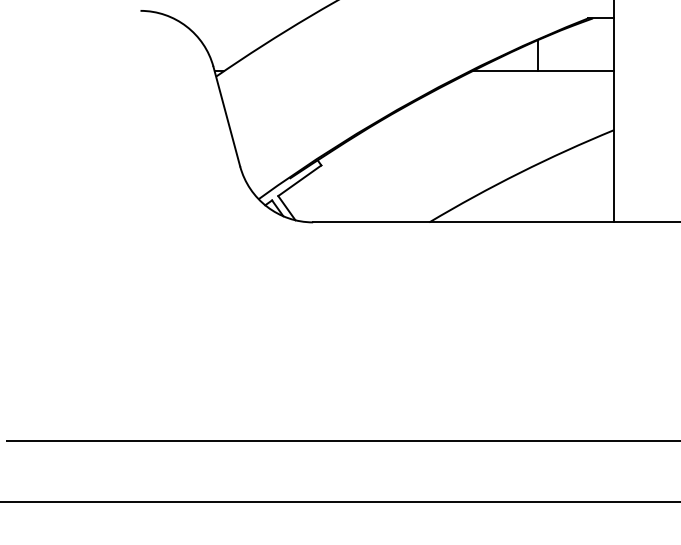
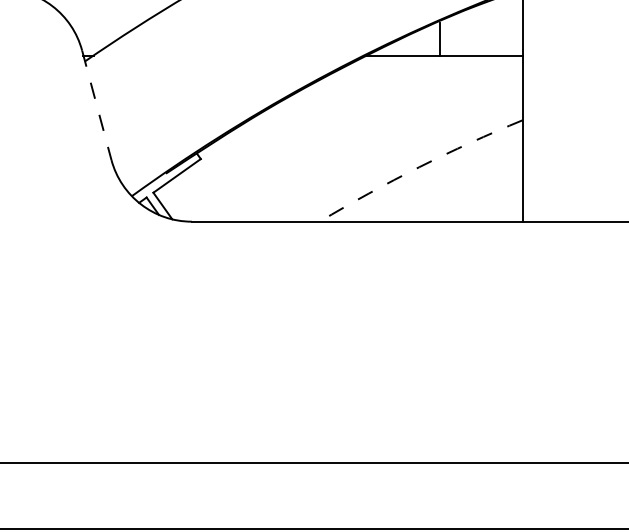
line: (226, 116) -> (96, 105), solid -> dashed
arc: (519, 172) -> (418, 166), solid -> dashed

